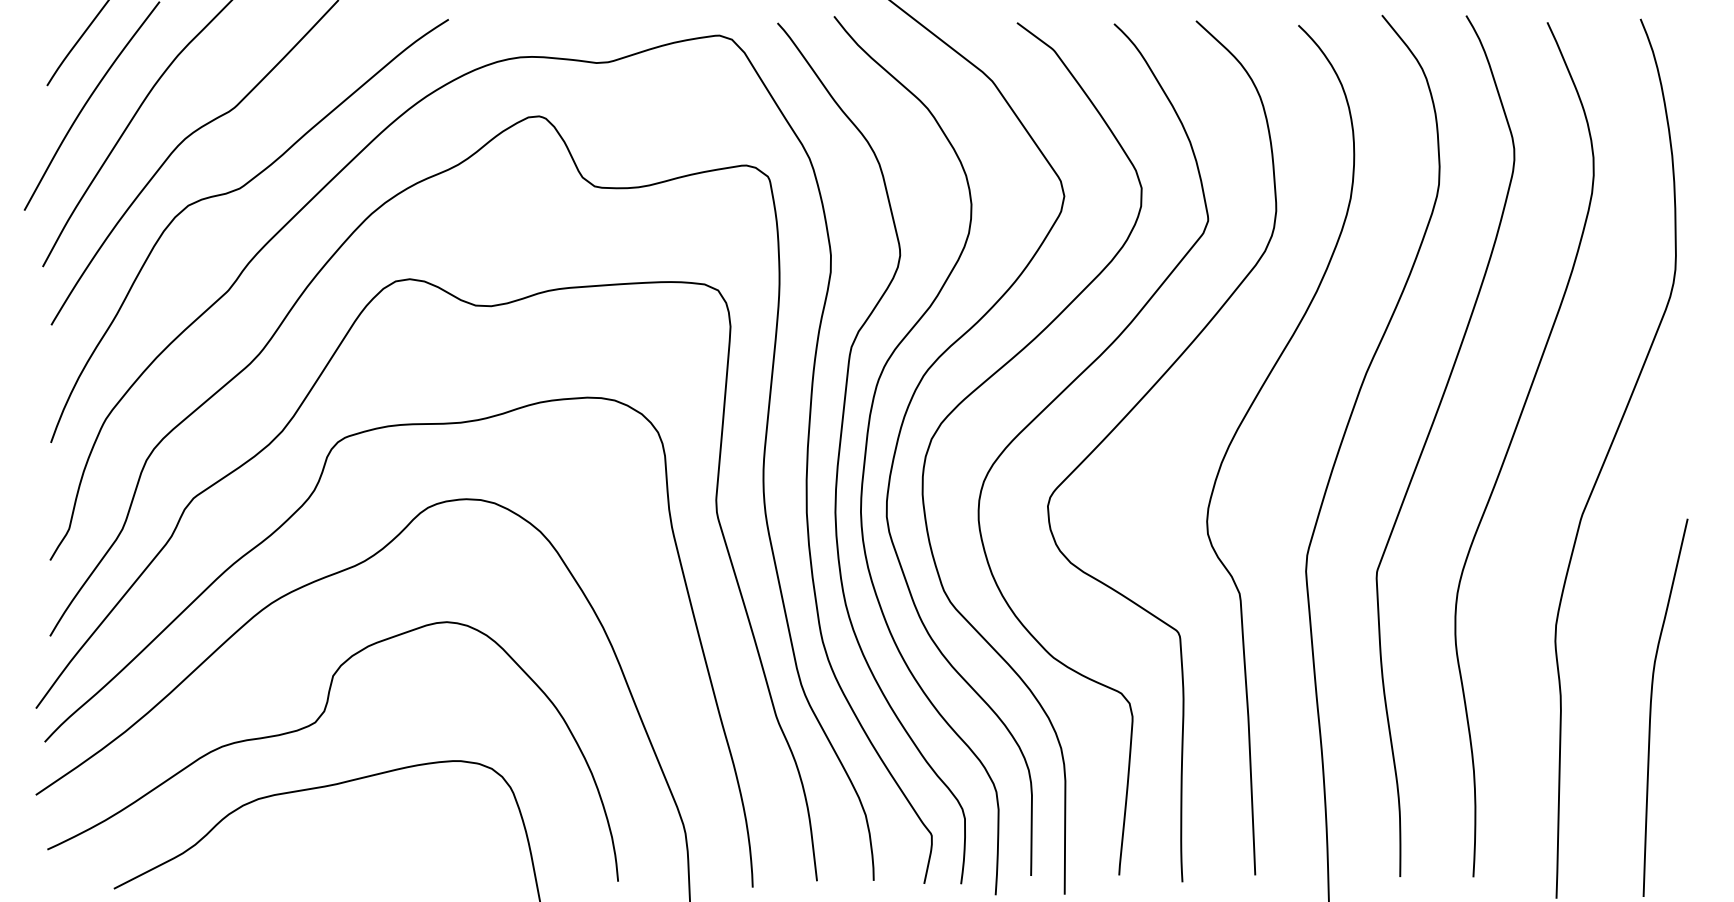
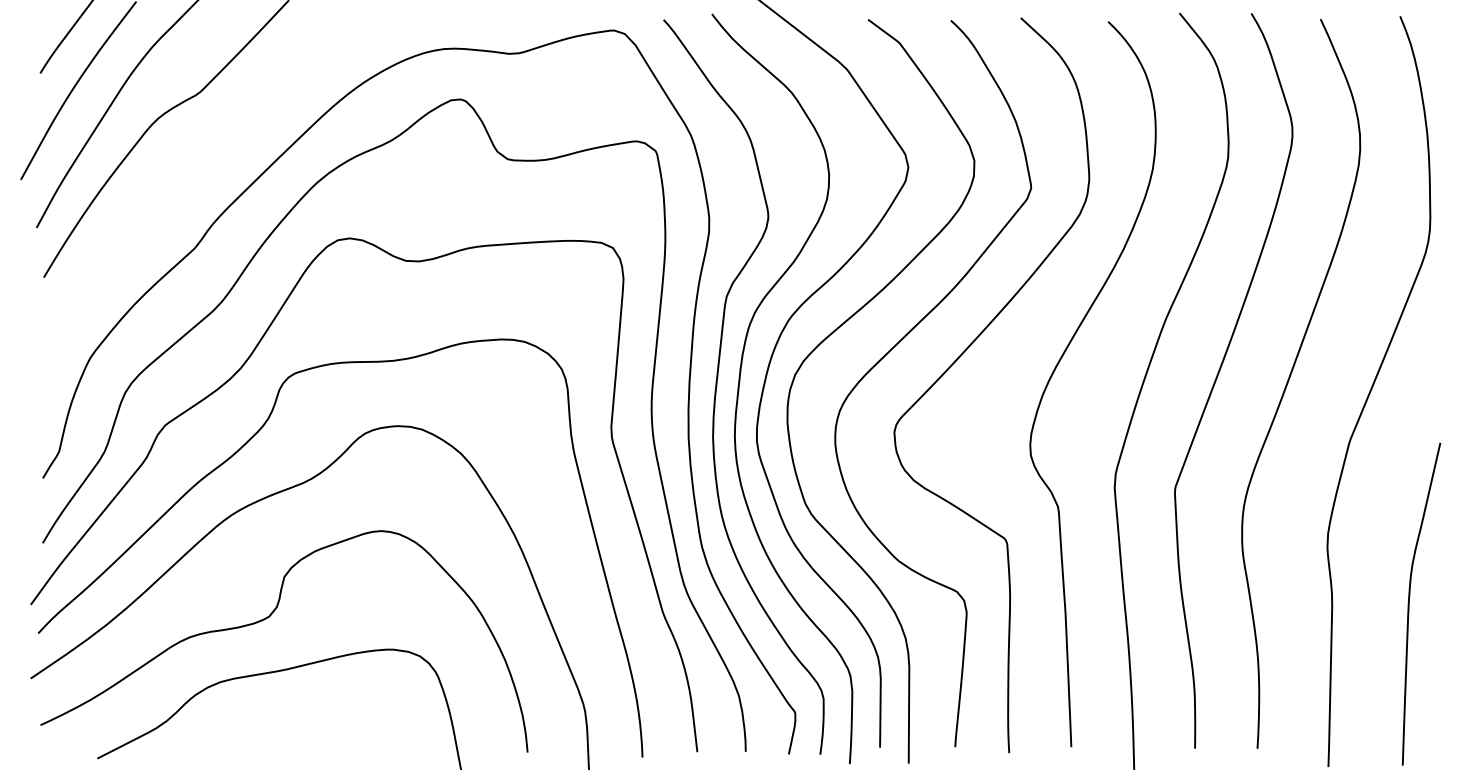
curve: (235, 191) -> (201, 163), removed

